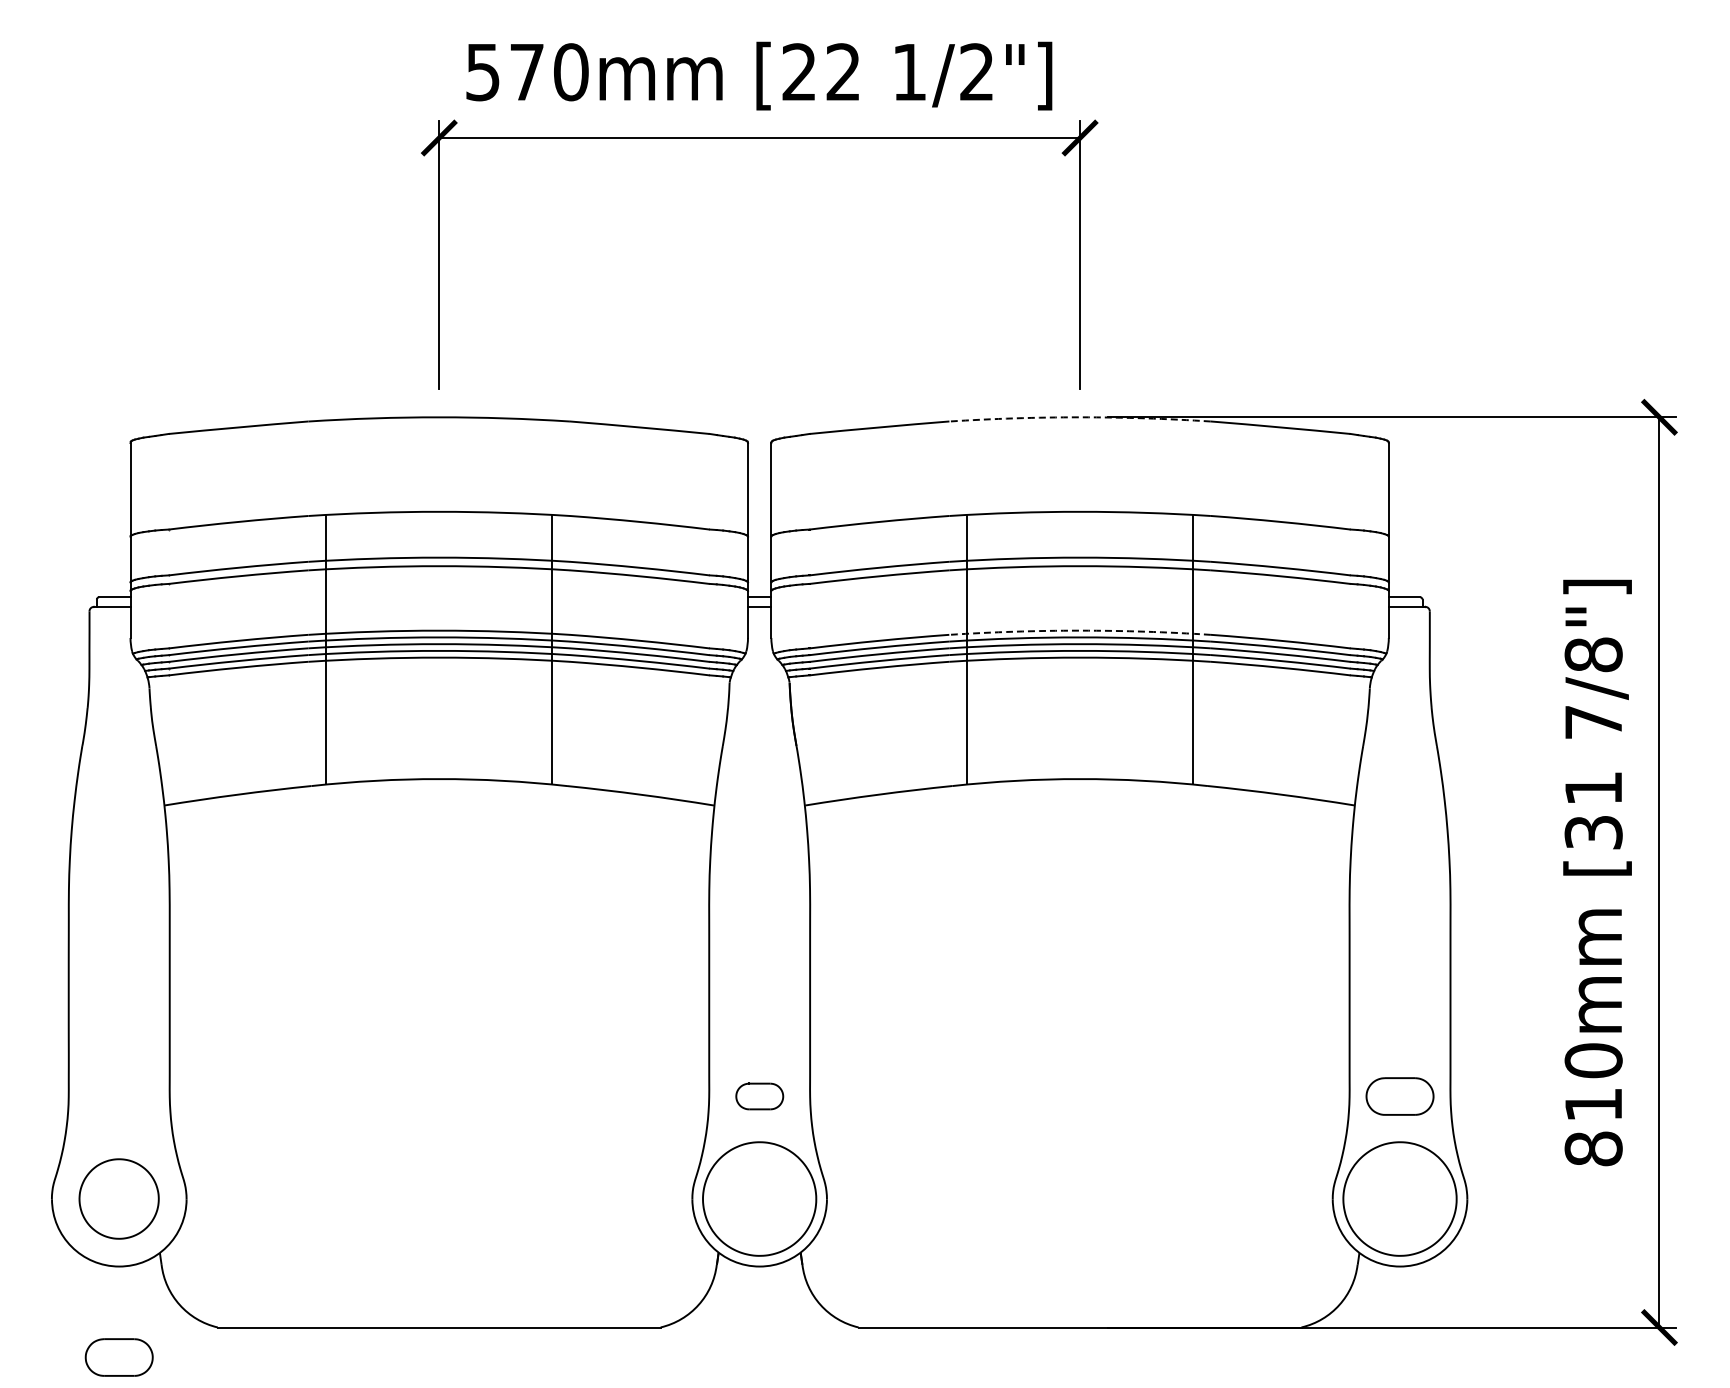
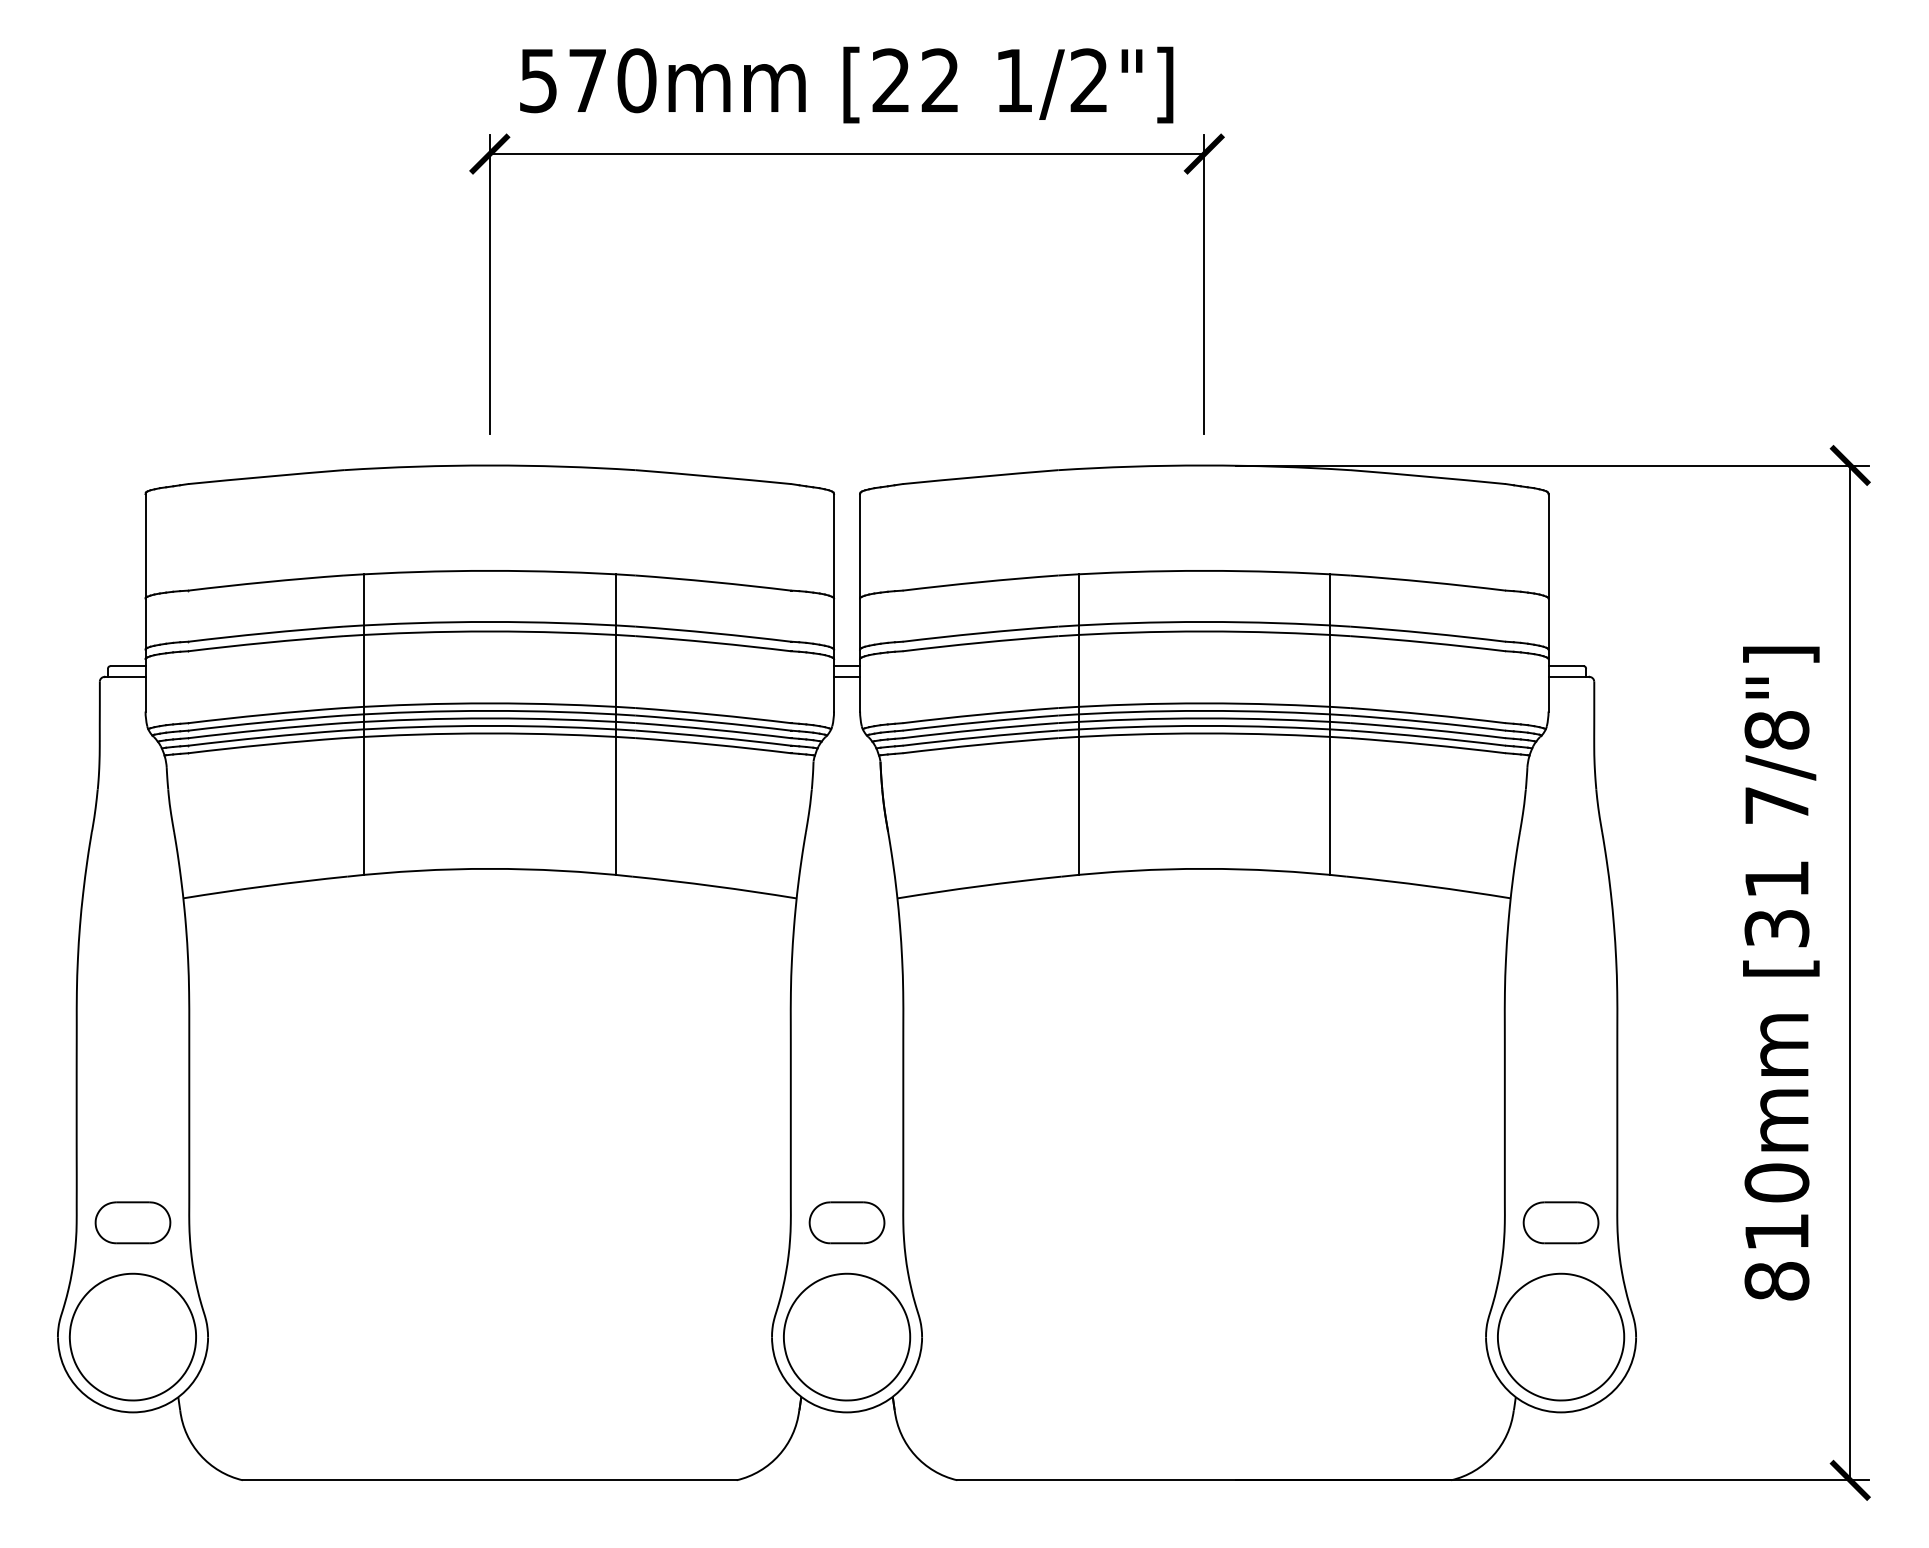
arc: (1080, 417) -> (1204, 465), dashed -> solid
arc: (1080, 630) -> (1204, 703), dashed -> solid
part: (759, 1096) -> (846, 1222), size x1.43
part: (118, 1198) -> (132, 1336), size x1.43
part: (118, 1357) -> (132, 1222), moved

